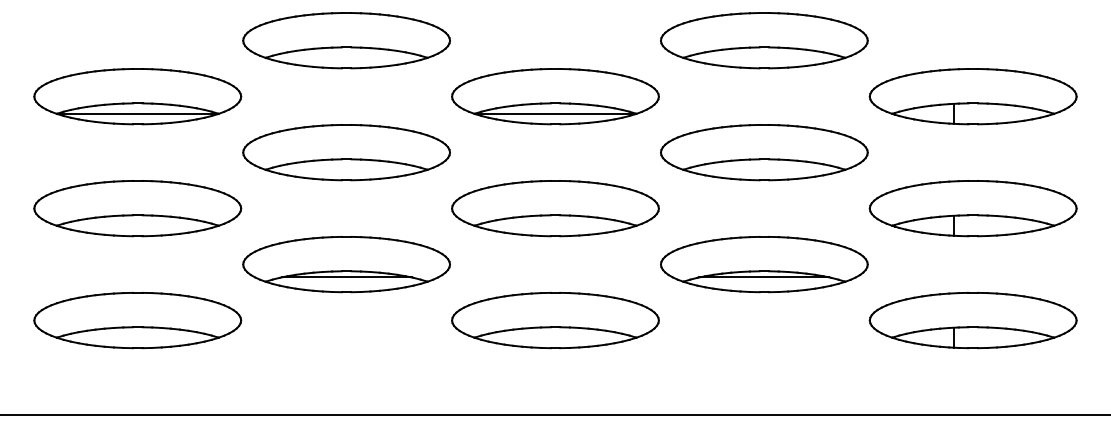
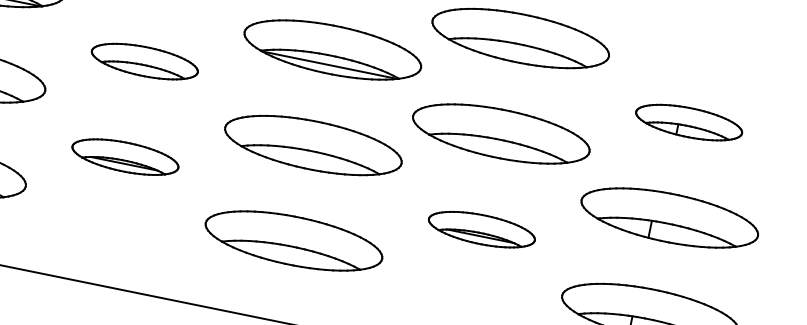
part: (972, 96) -> (688, 122), size x0.6
part: (346, 152) -> (144, 61), size x0.6
part: (346, 264) -> (125, 156), size x0.6
part: (764, 264) -> (482, 229), size x0.6

